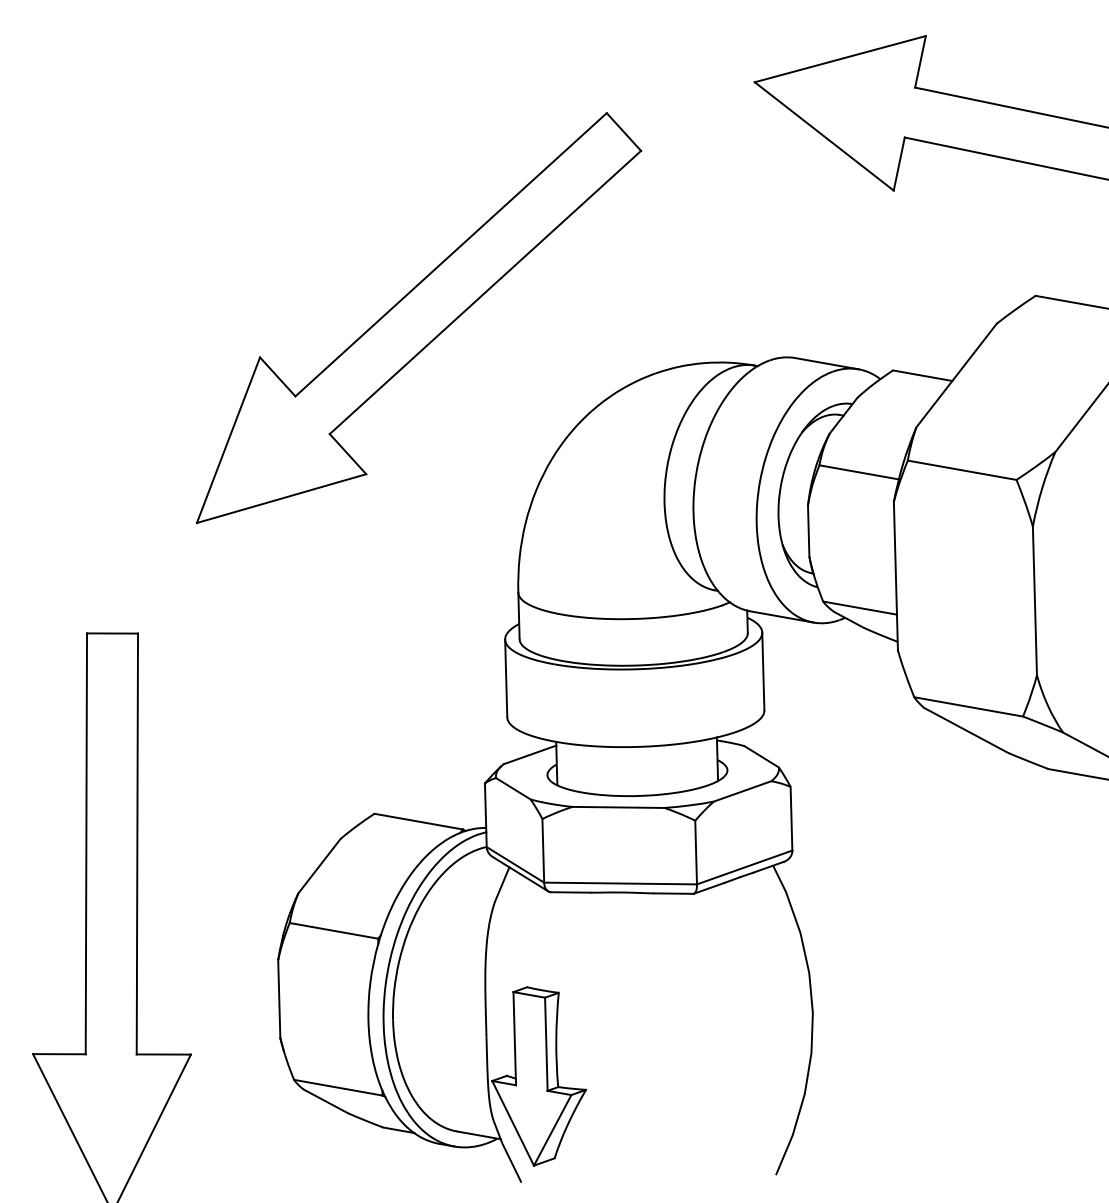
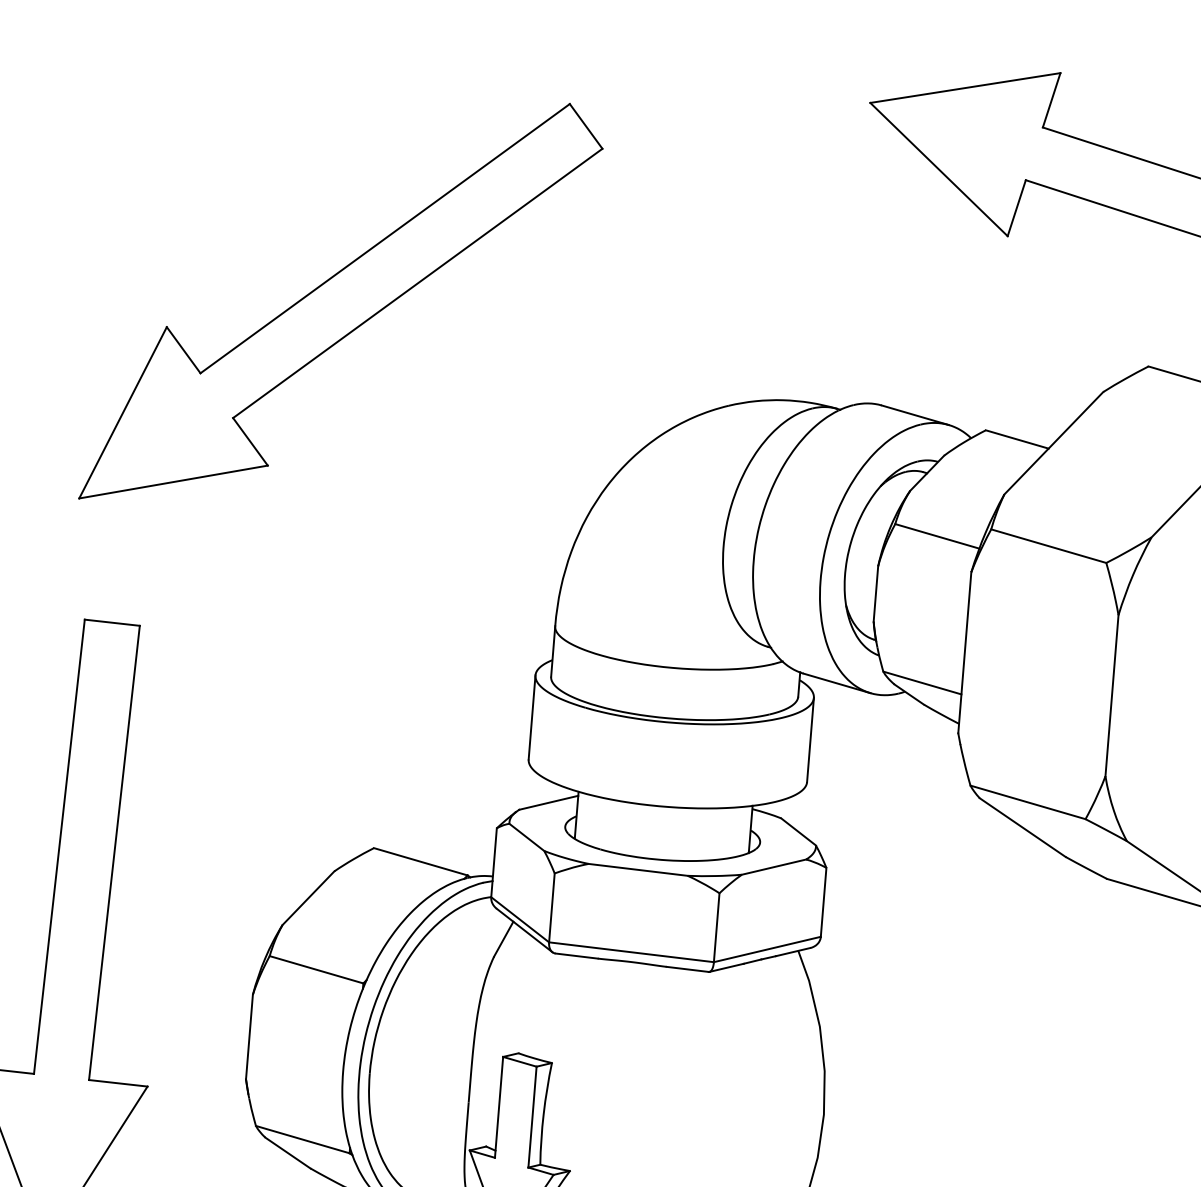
part: (418, 317) -> (342, 302), moved

